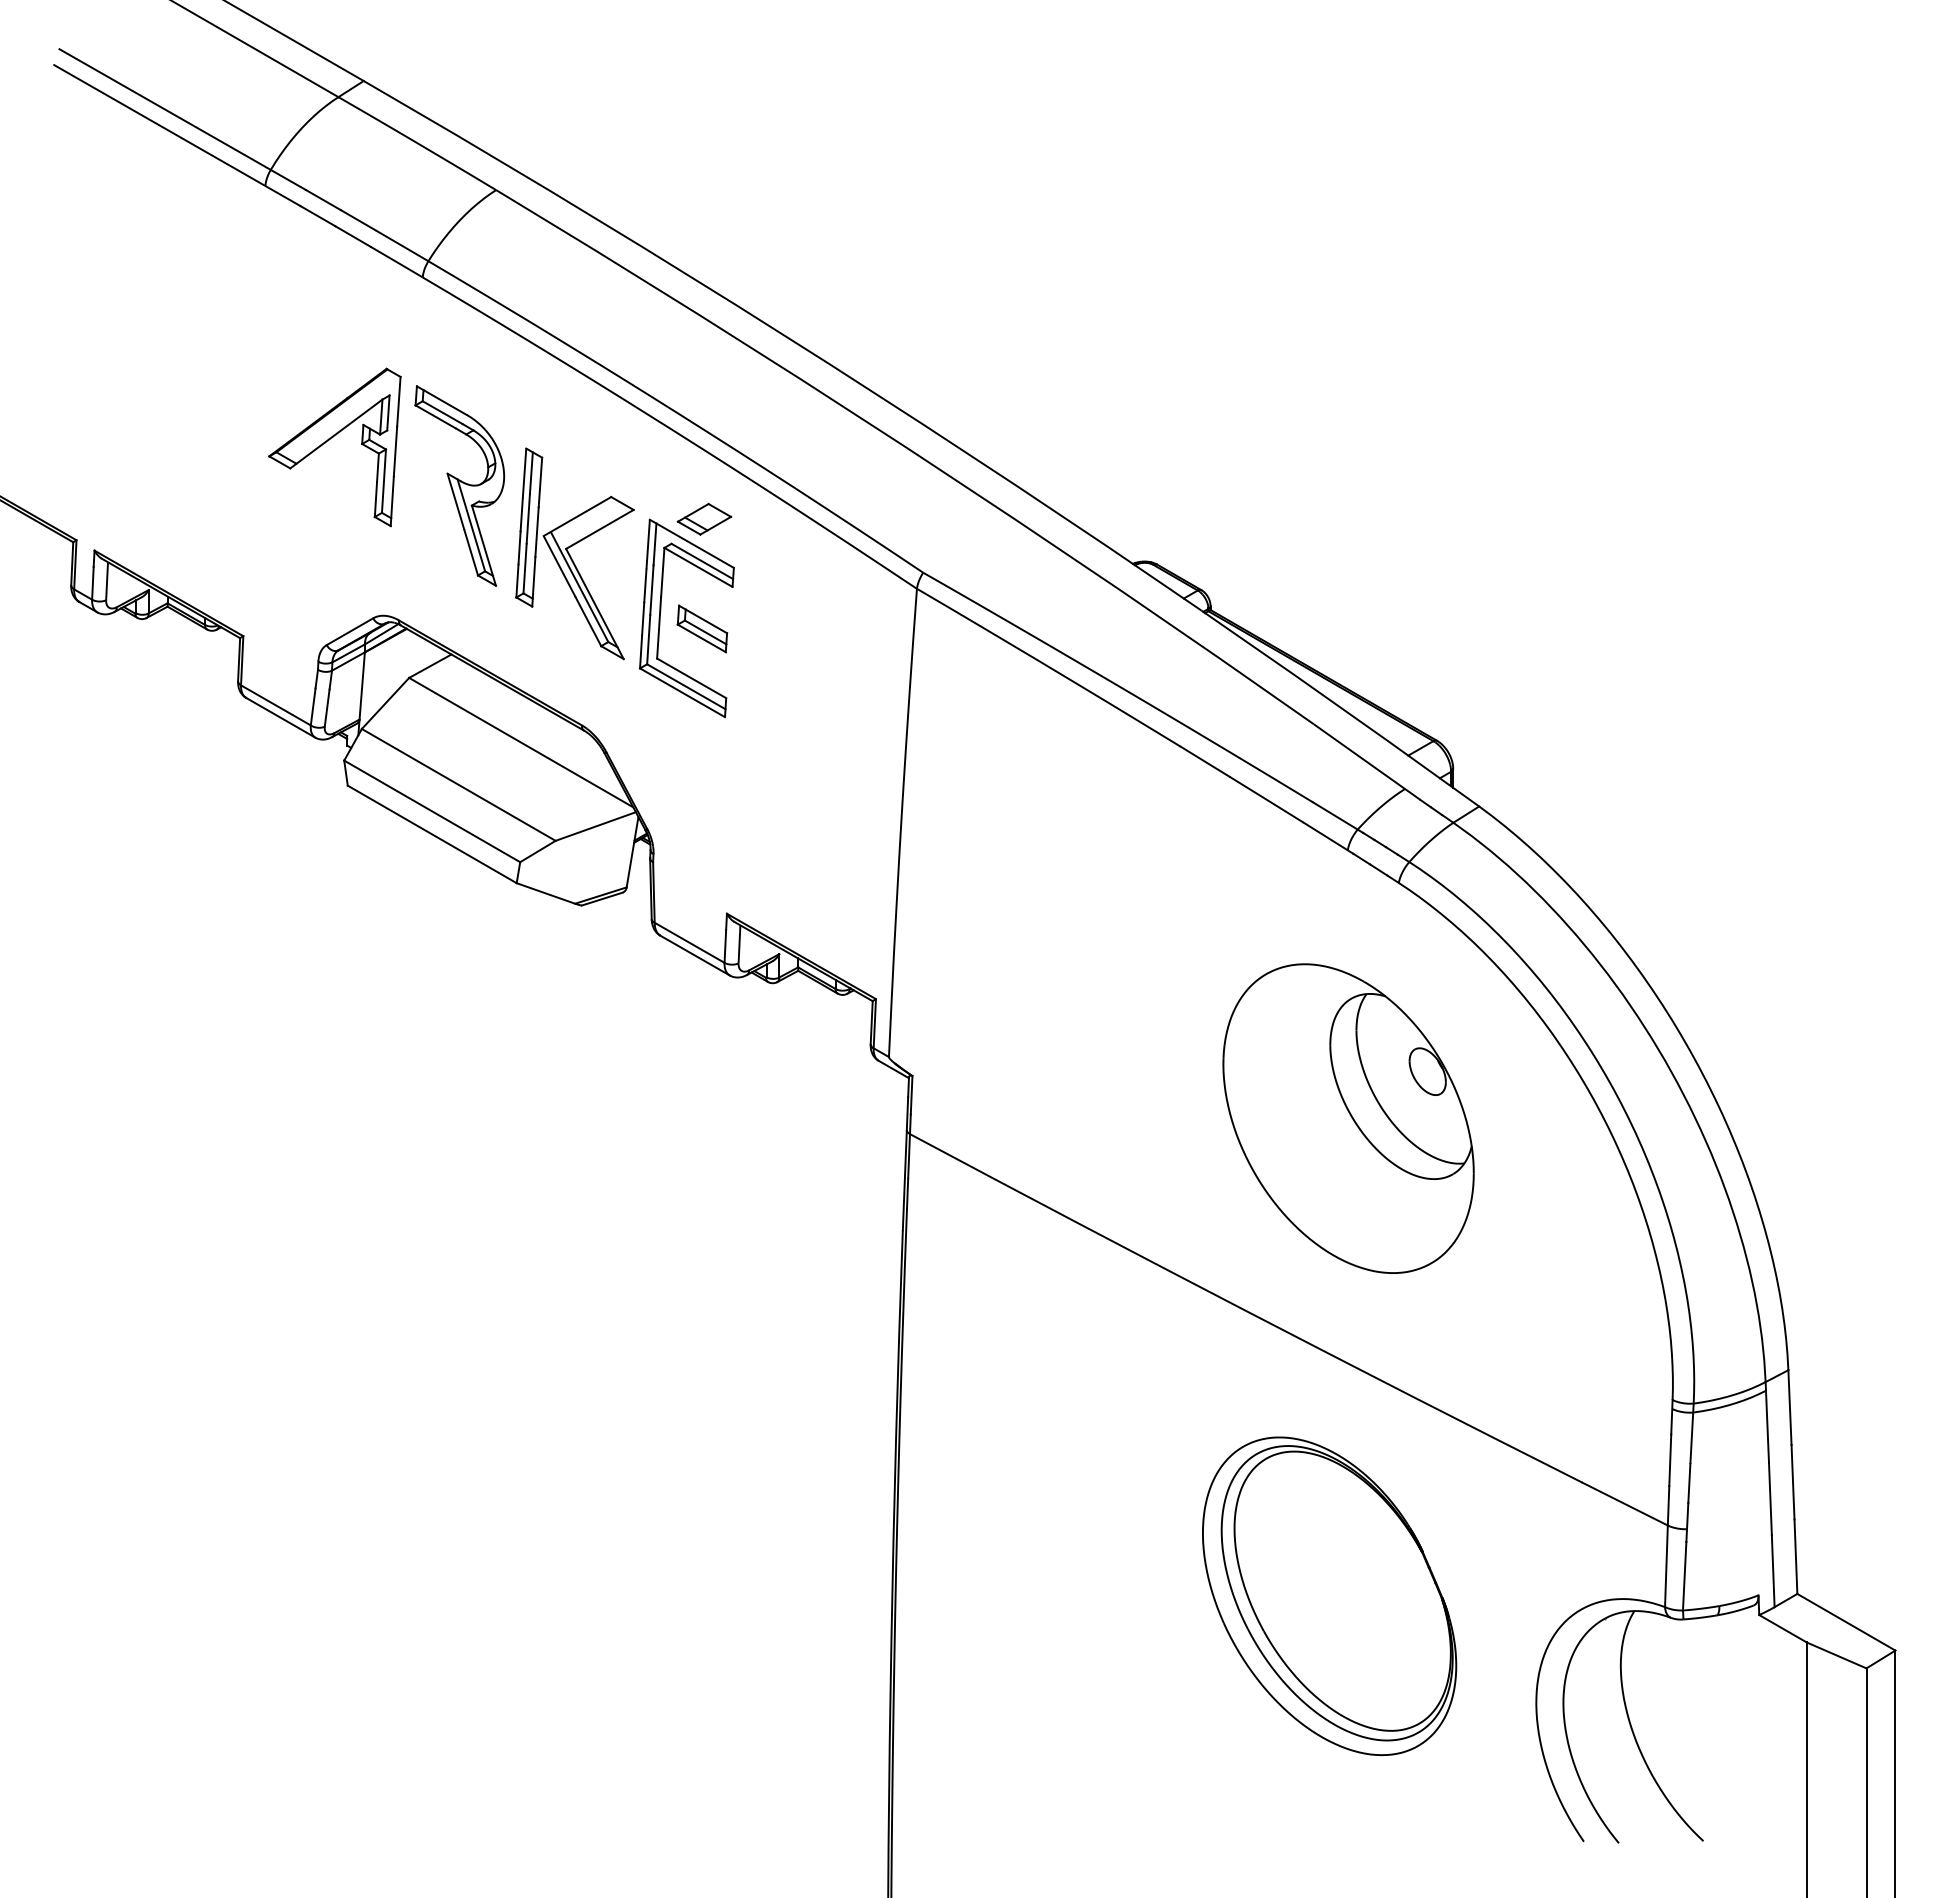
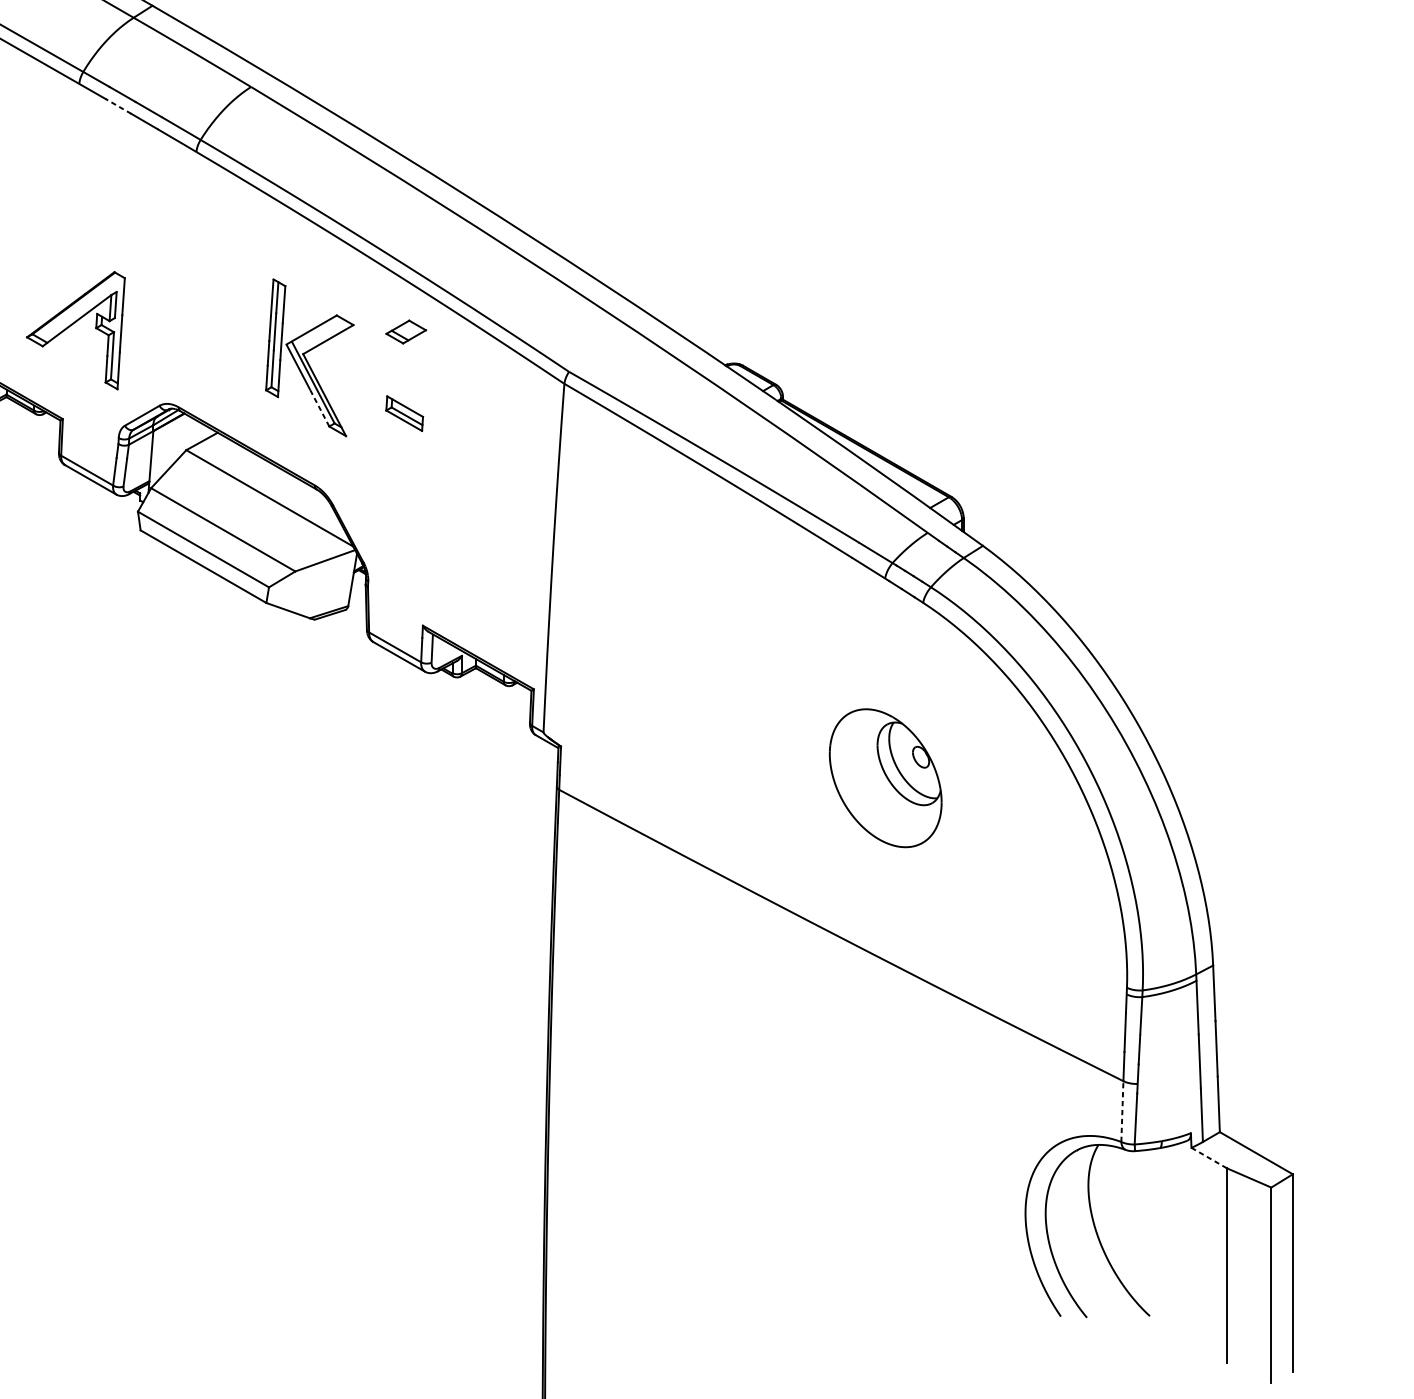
line: (317, 215) -> (118, 105), solid -> dashed
part: (328, 441) -> (71, 326), moved
part: (459, 485) -> (223, 306), removed
part: (661, 611) -> (374, 400), removed
line: (588, 621) -> (319, 408), solid -> dashed
part: (1348, 1118) -> (885, 778), size x0.6
line: (1666, 1566) -> (1122, 1111), solid -> dashed
part: (1329, 1596) -> (871, 1134), removed
line: (1782, 1628) -> (1208, 1157), solid -> dashed

